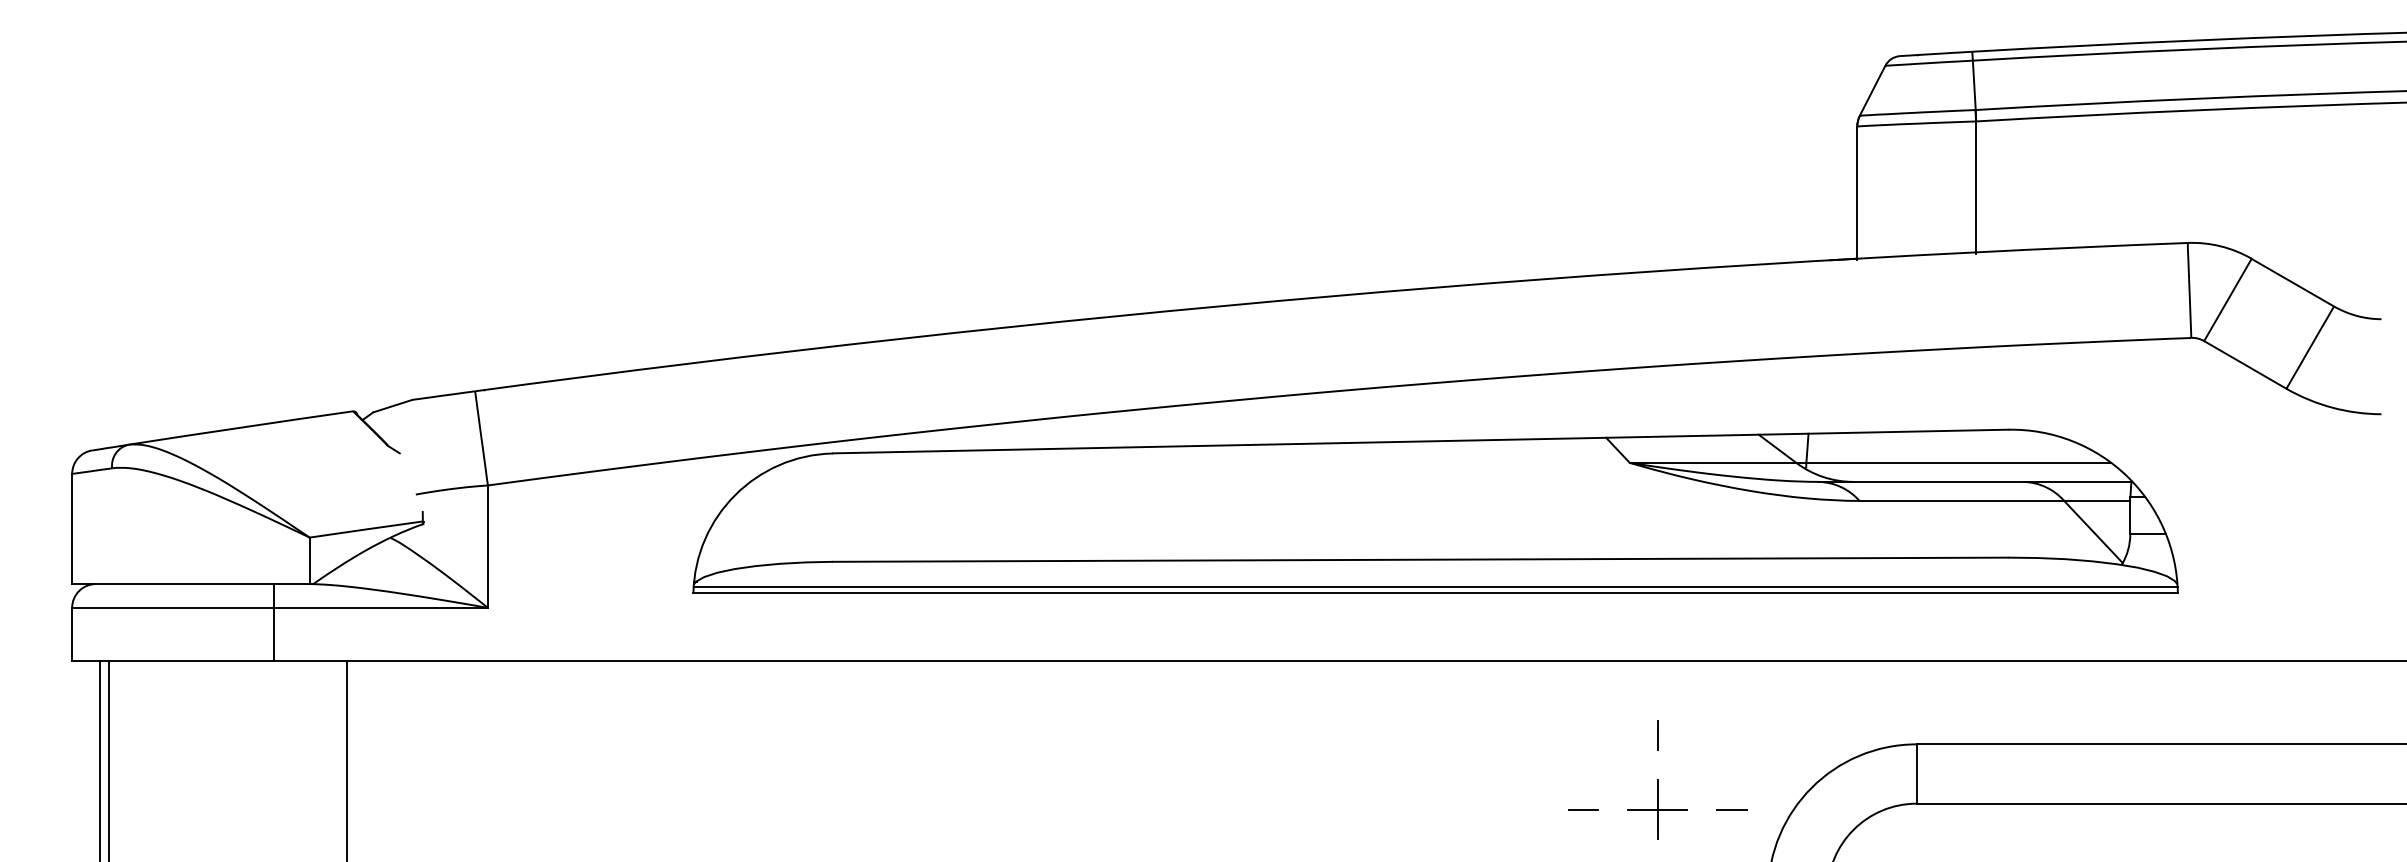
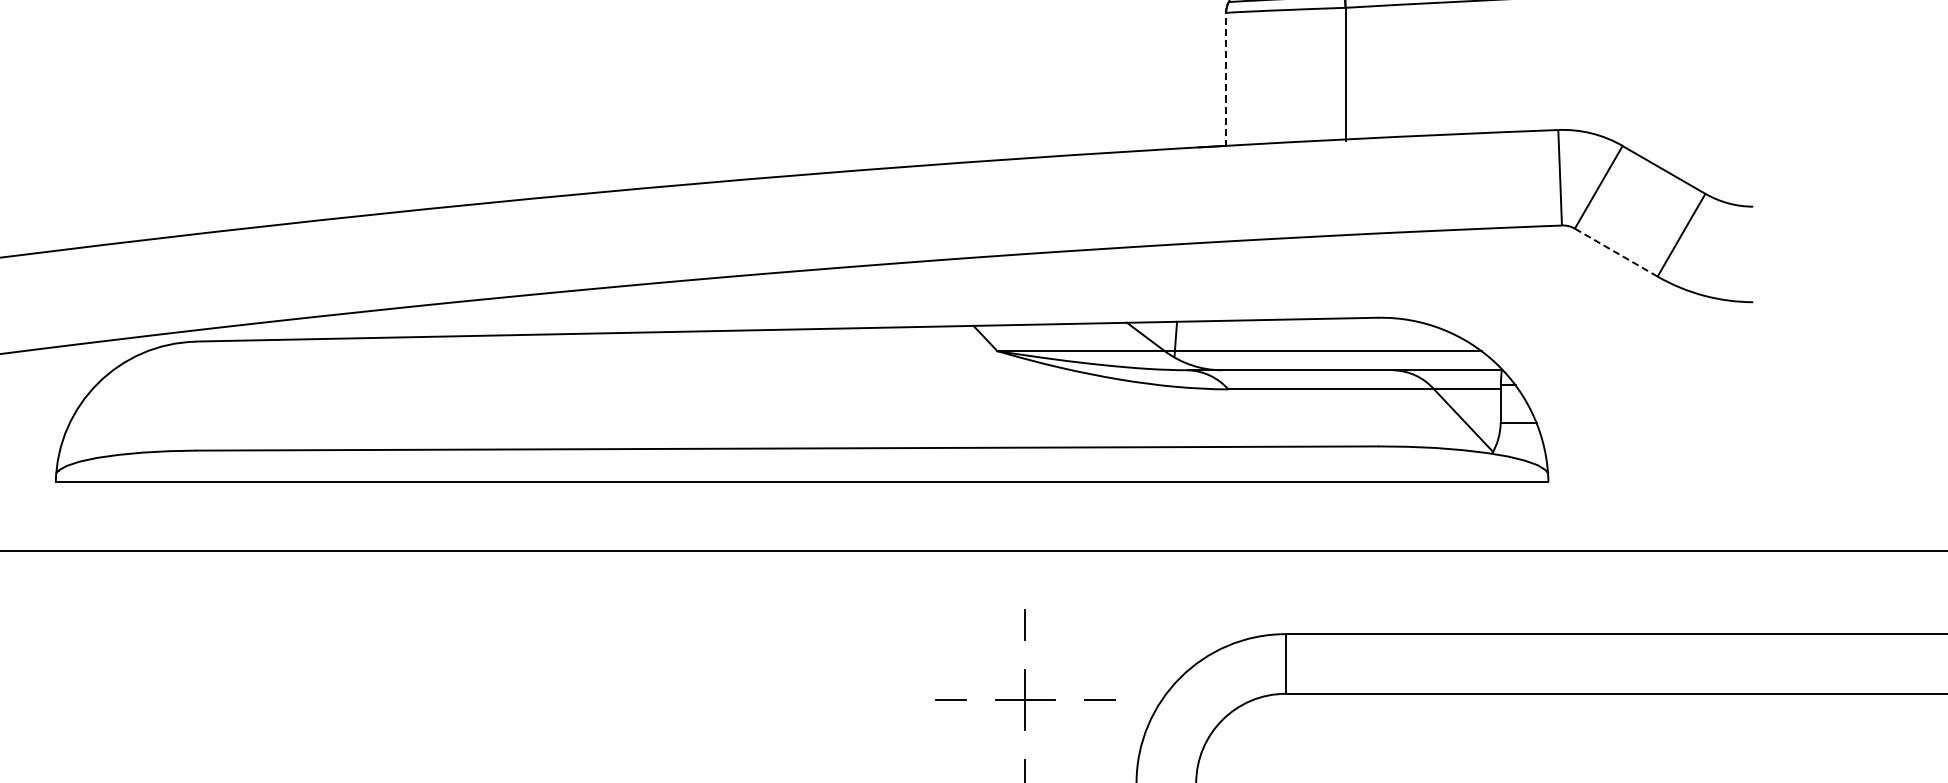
line: (1857, 193) -> (1226, 80), solid -> dashed
line: (2245, 364) -> (1616, 252), solid -> dashed
line: (1435, 587) -> (801, 476), removed

